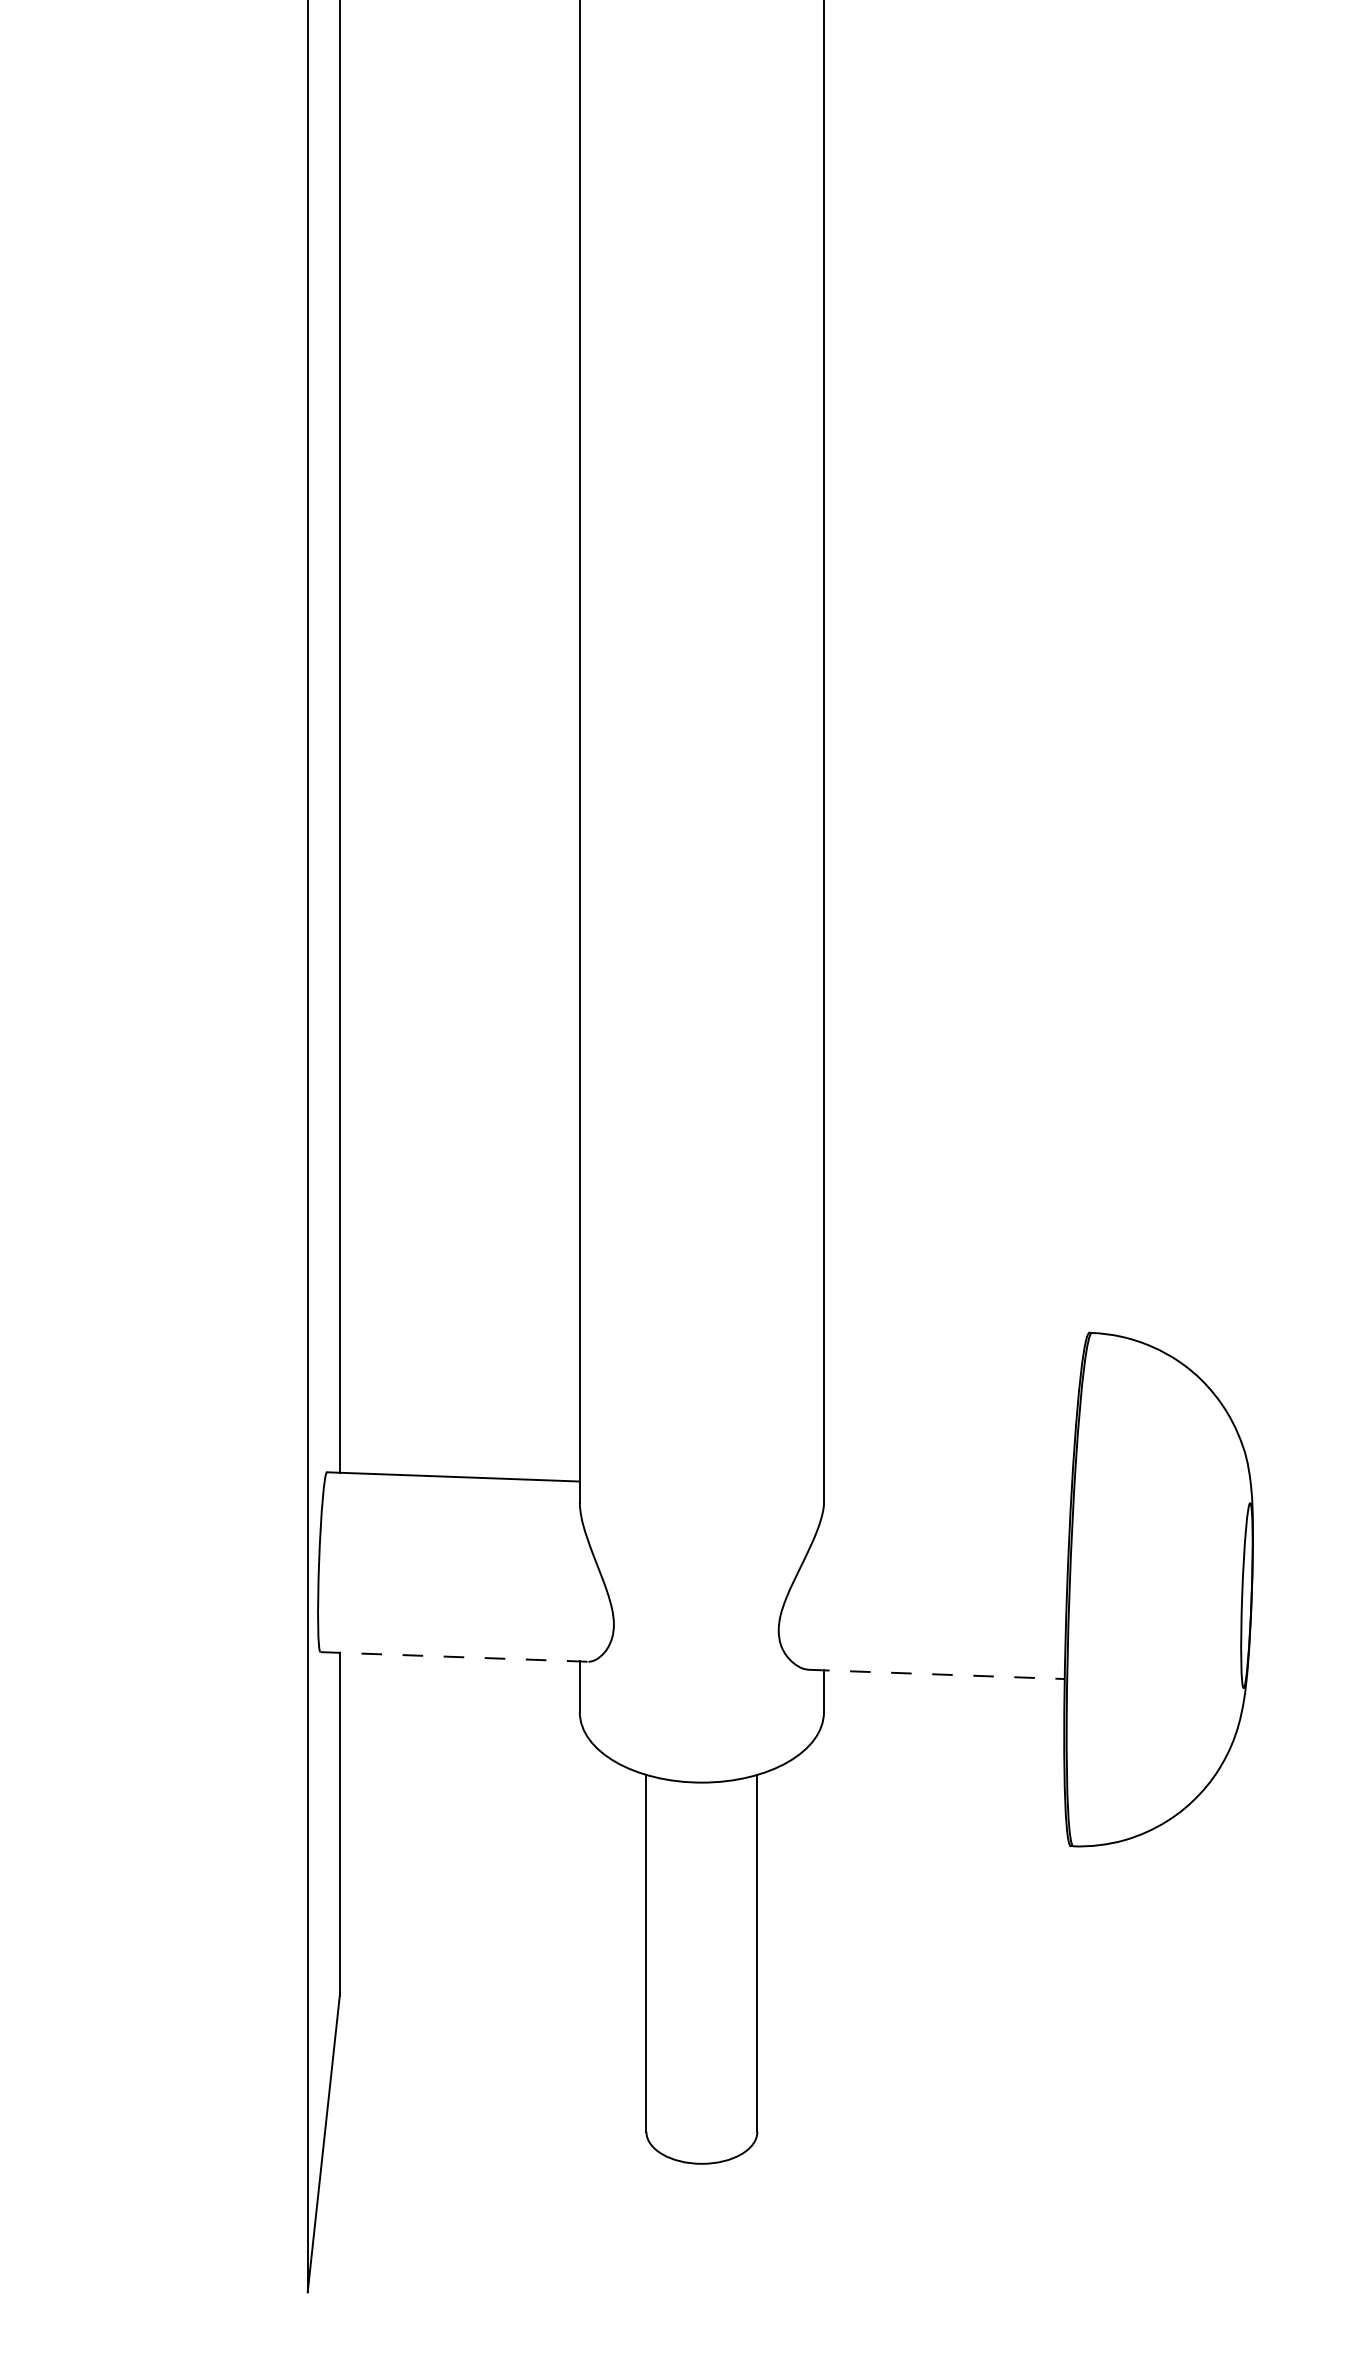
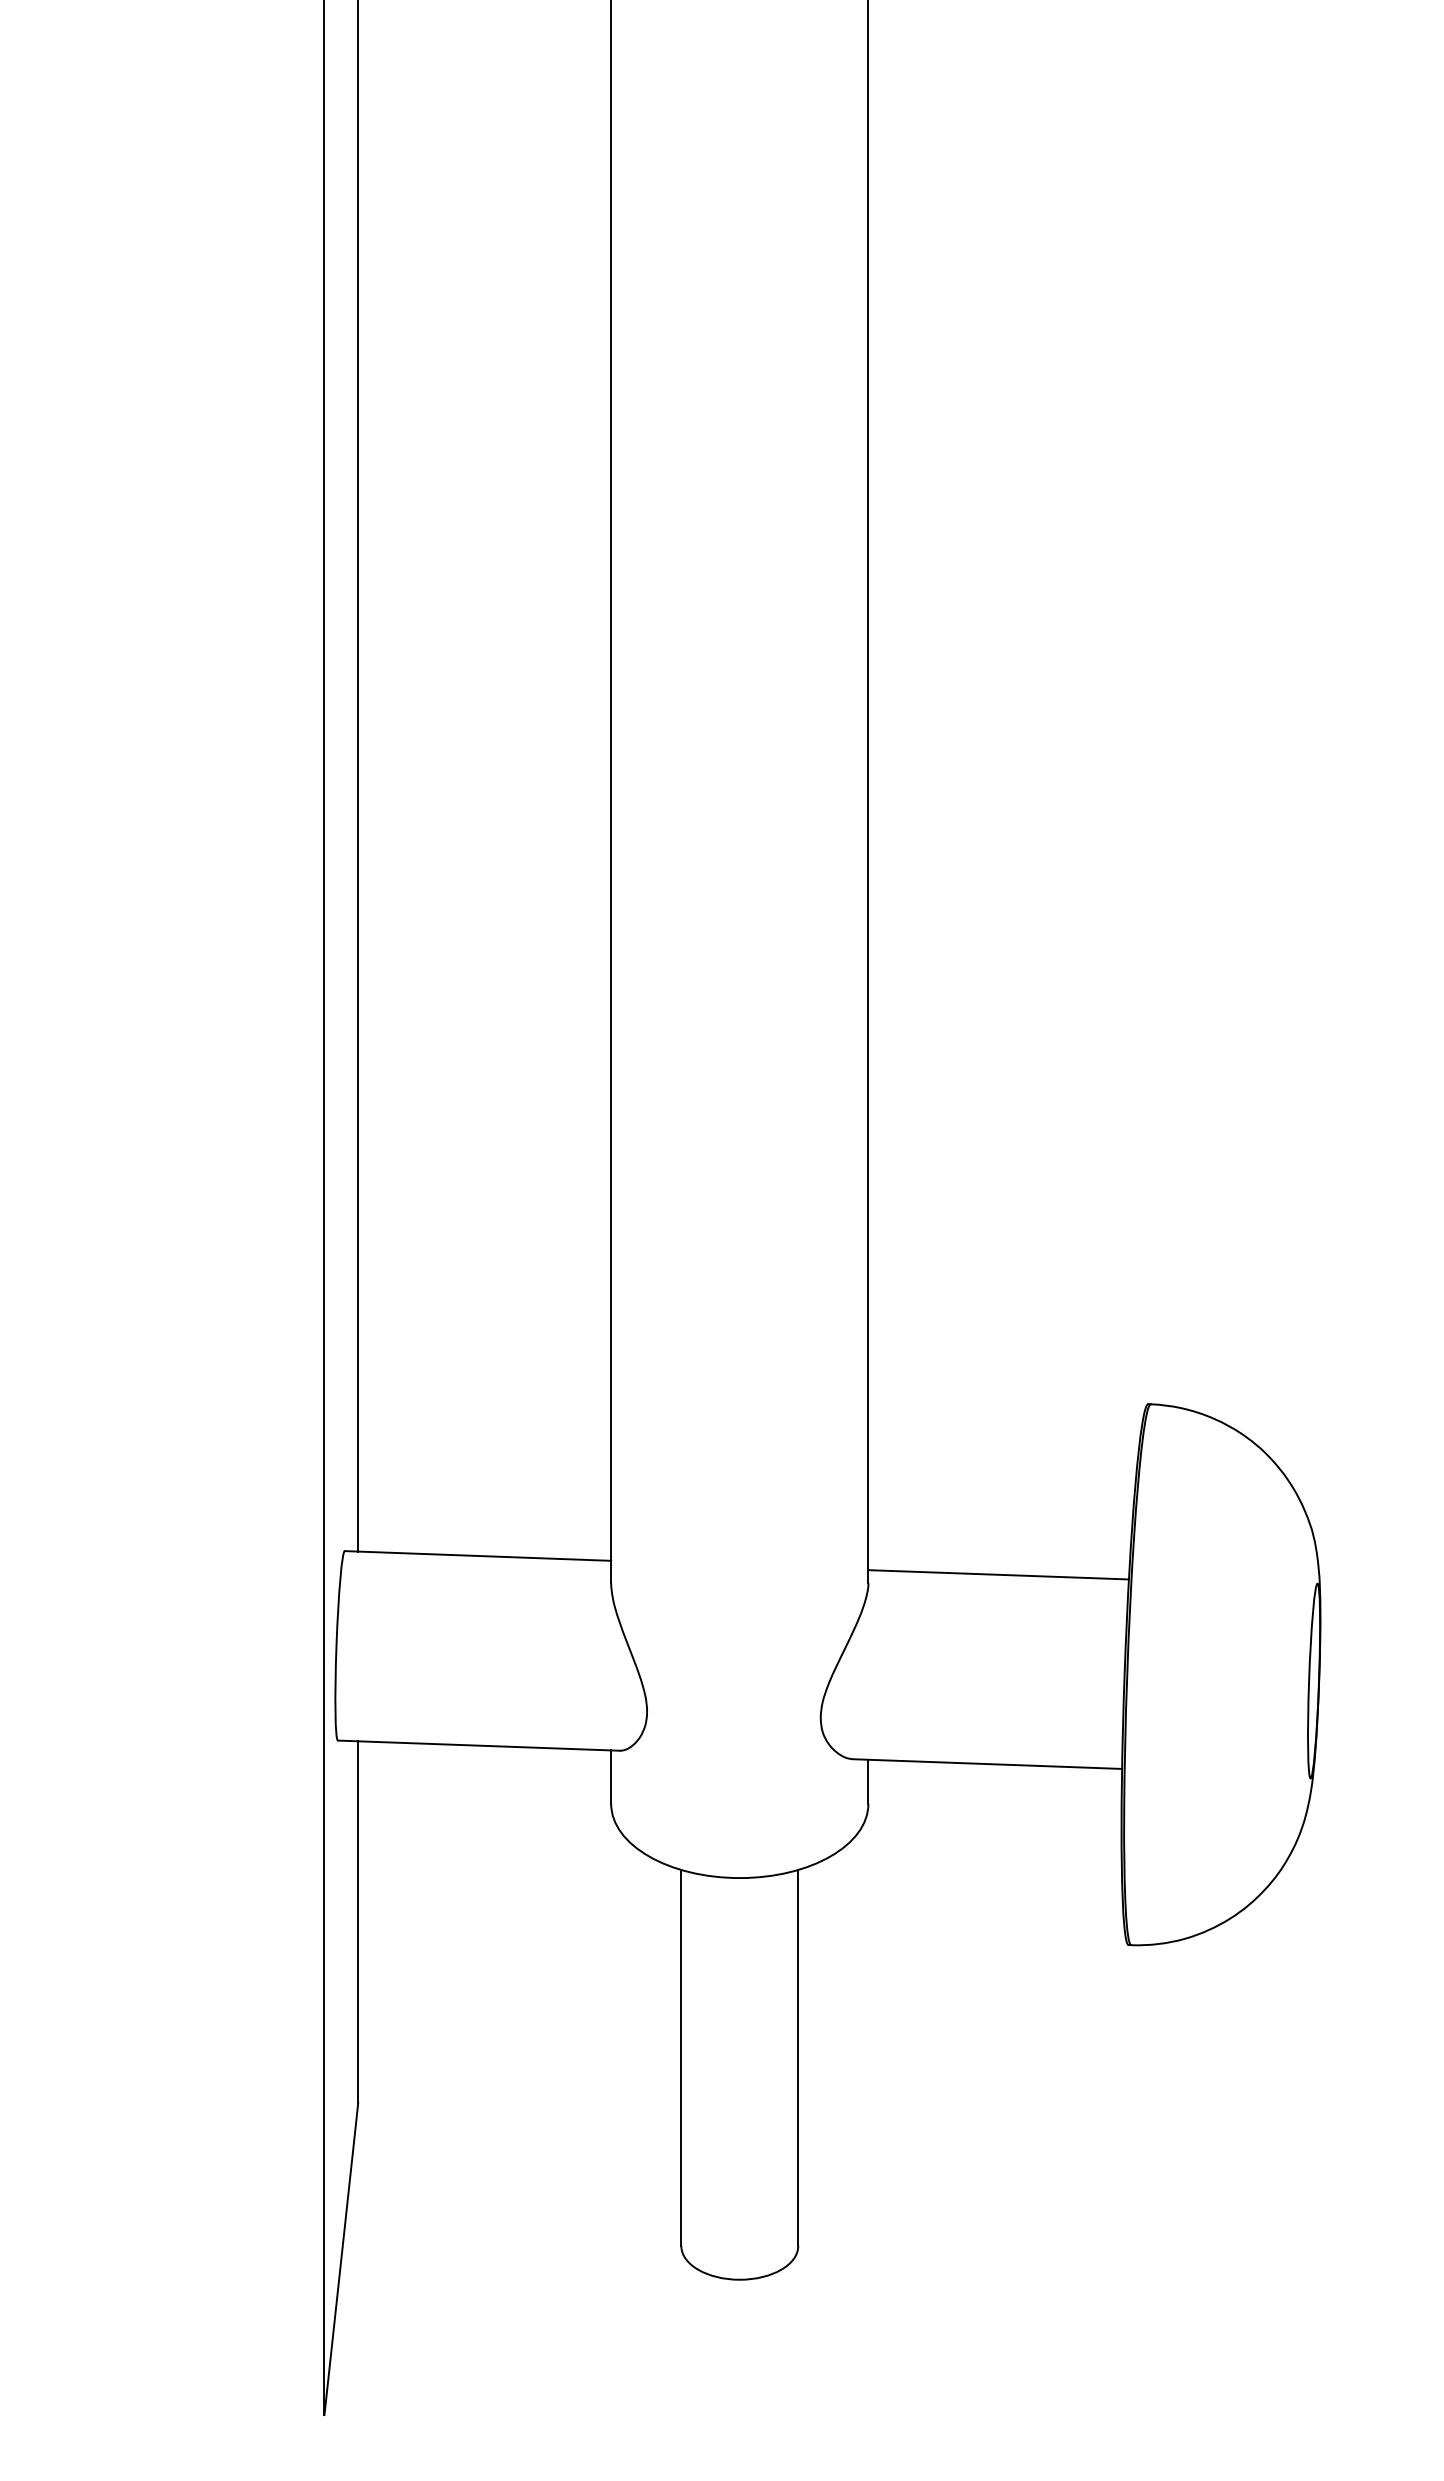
line: (947, 1494) -> (998, 1574), added
line: (454, 1656) -> (479, 1745), dashed -> solid
line: (936, 1674) -> (987, 1764), dashed -> solid

